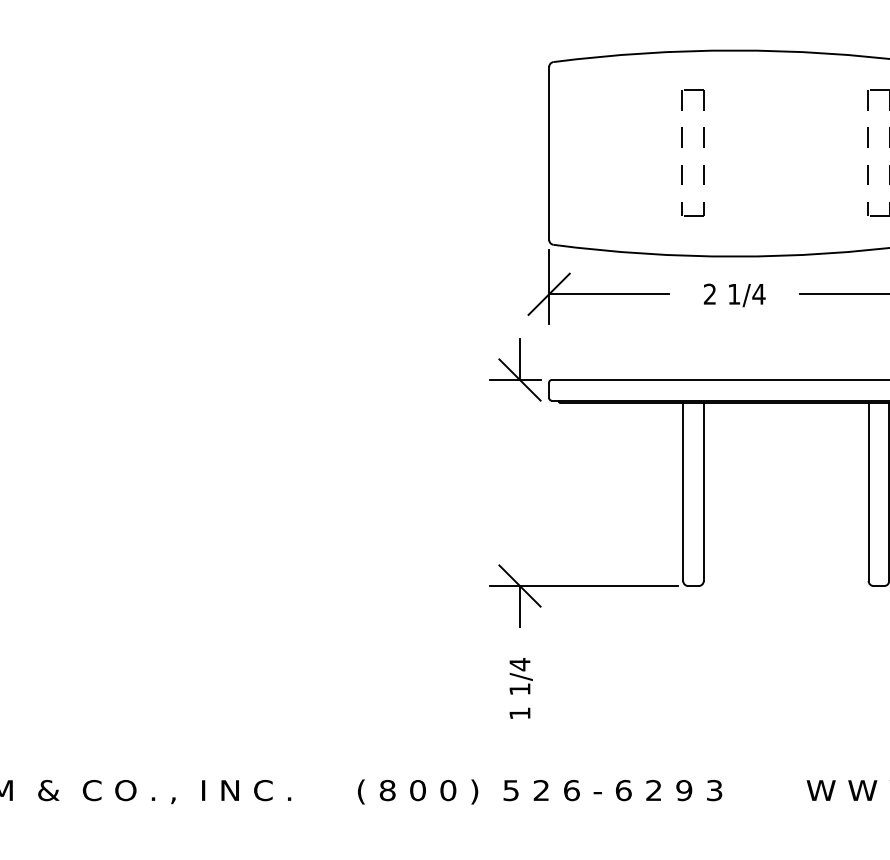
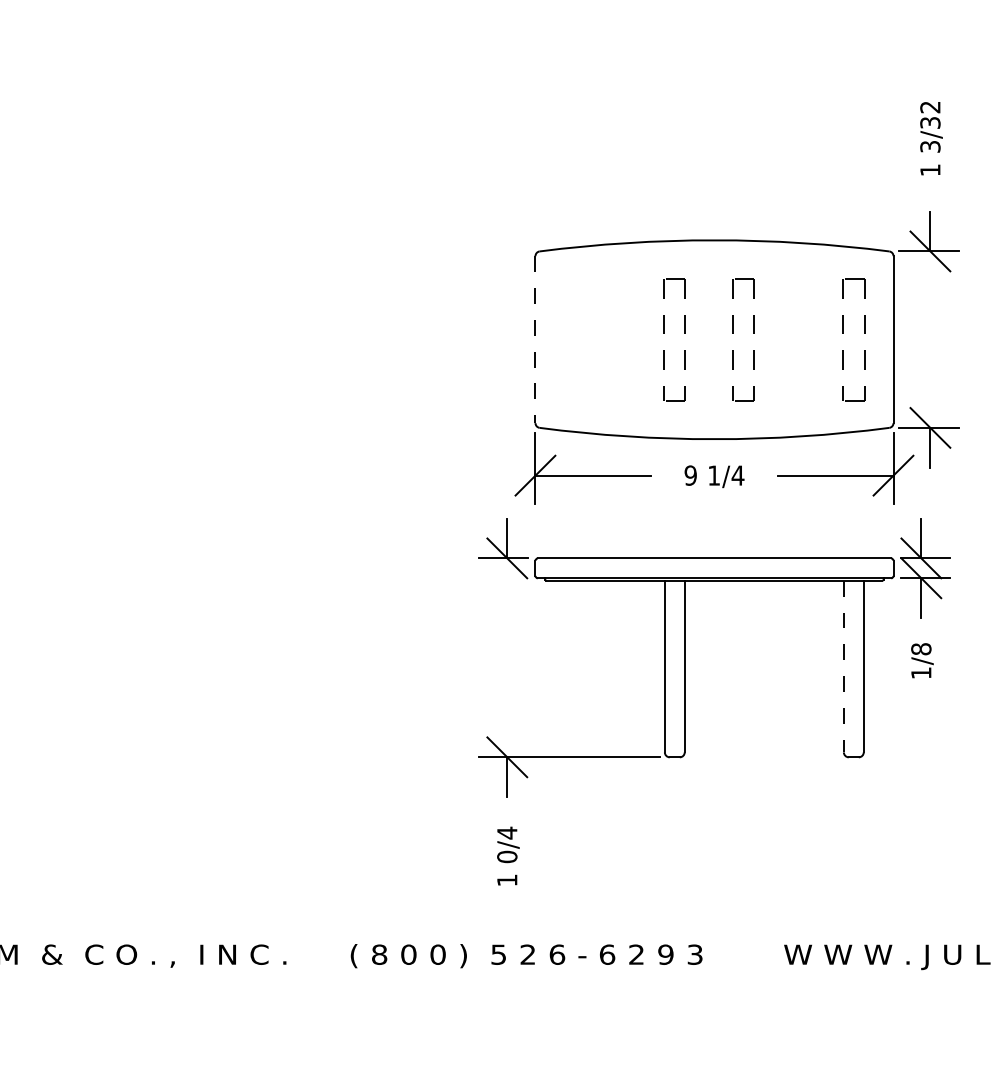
part: (754, 147) -> (733, 333), added
line: (549, 154) -> (535, 340), solid -> dashed
text: (709, 294) -> (690, 475), 2 -> 9
line: (868, 491) -> (843, 666), solid -> dashed
text: (520, 688) -> (507, 856), 1/4 -> 0/4

